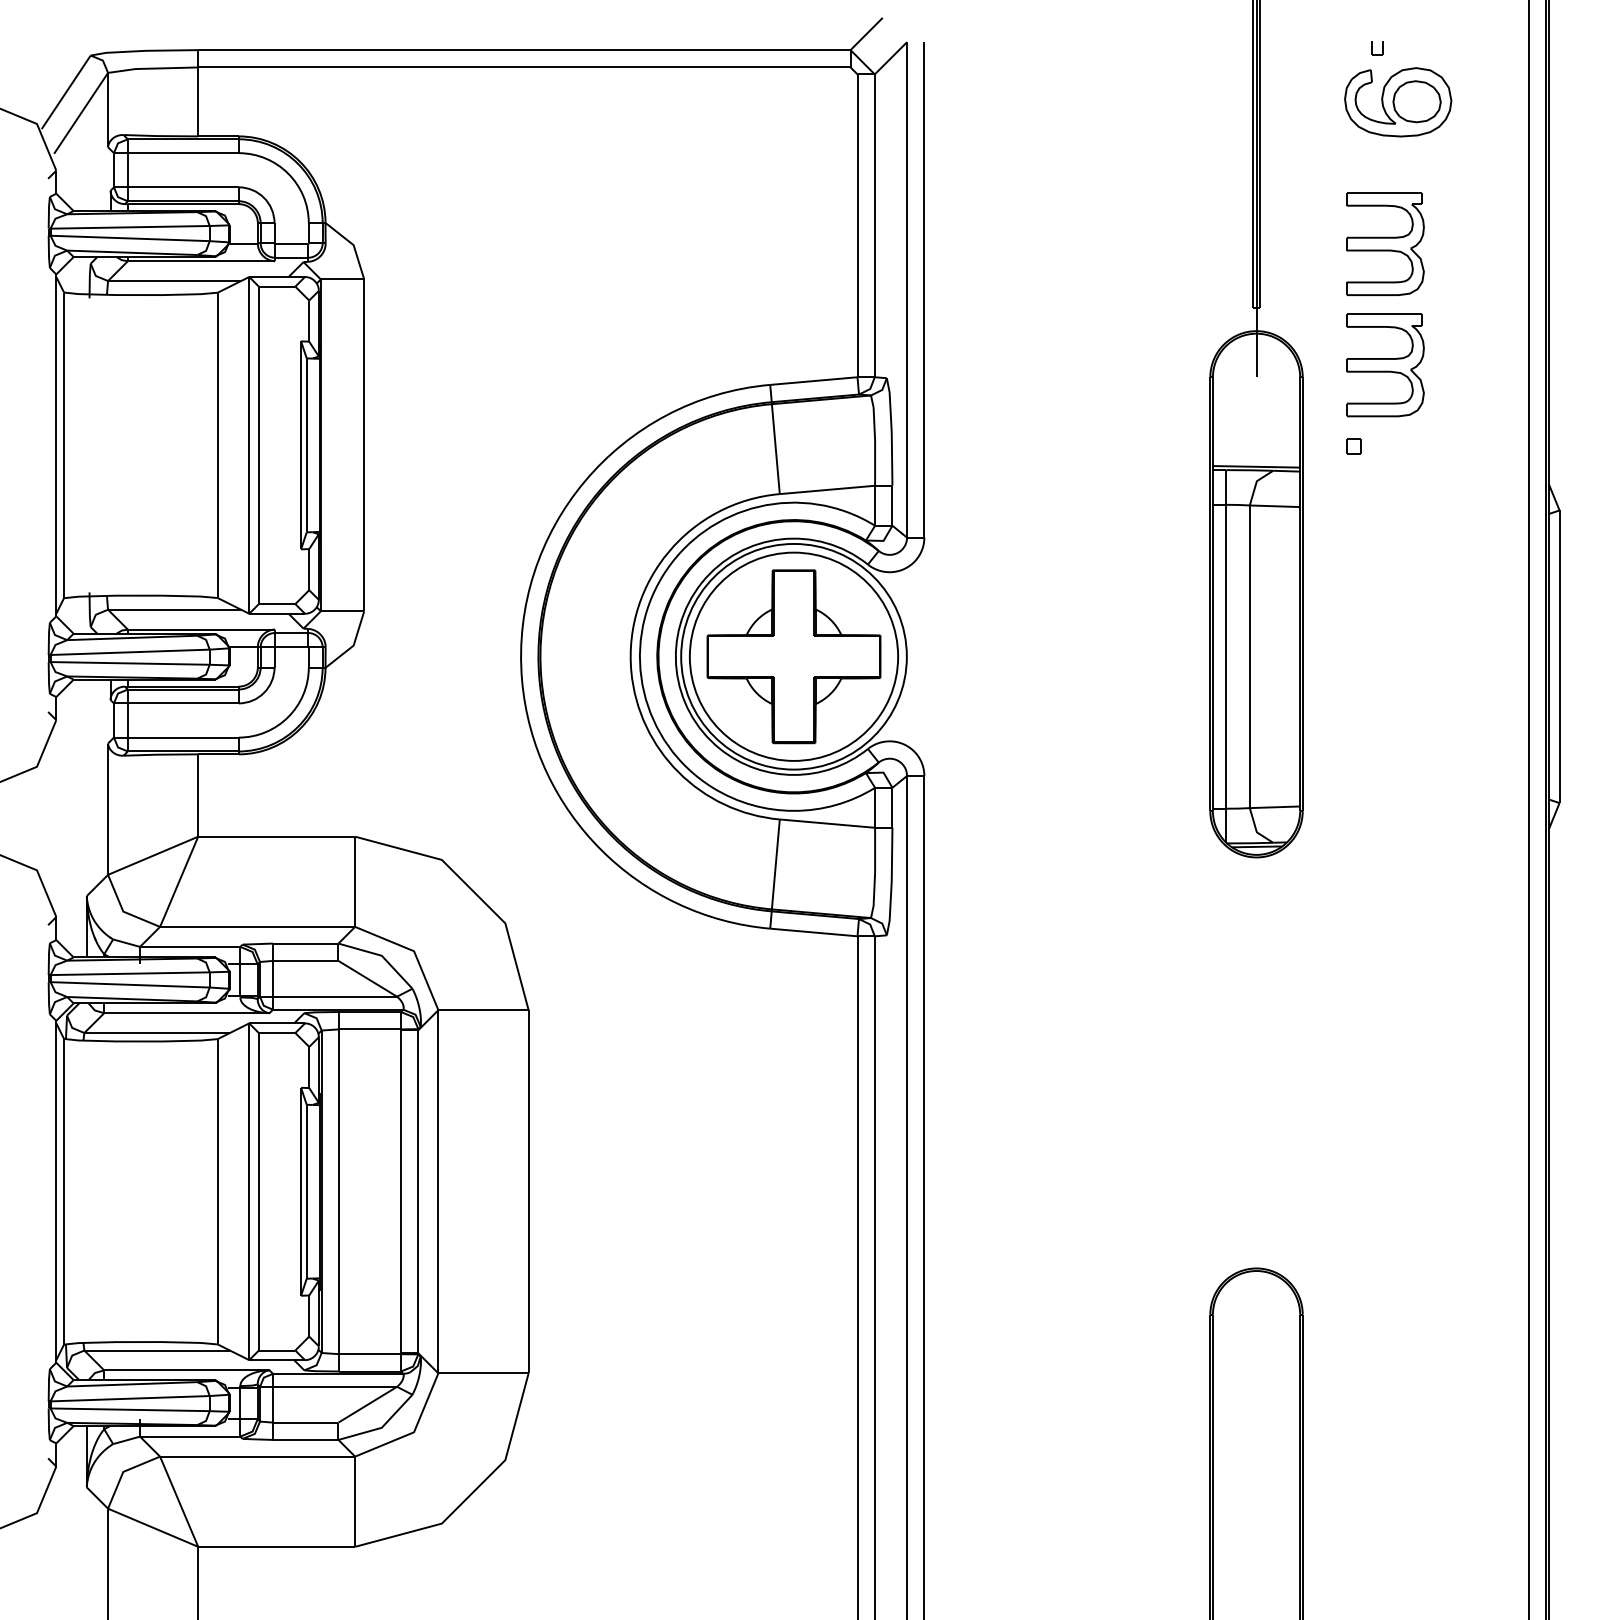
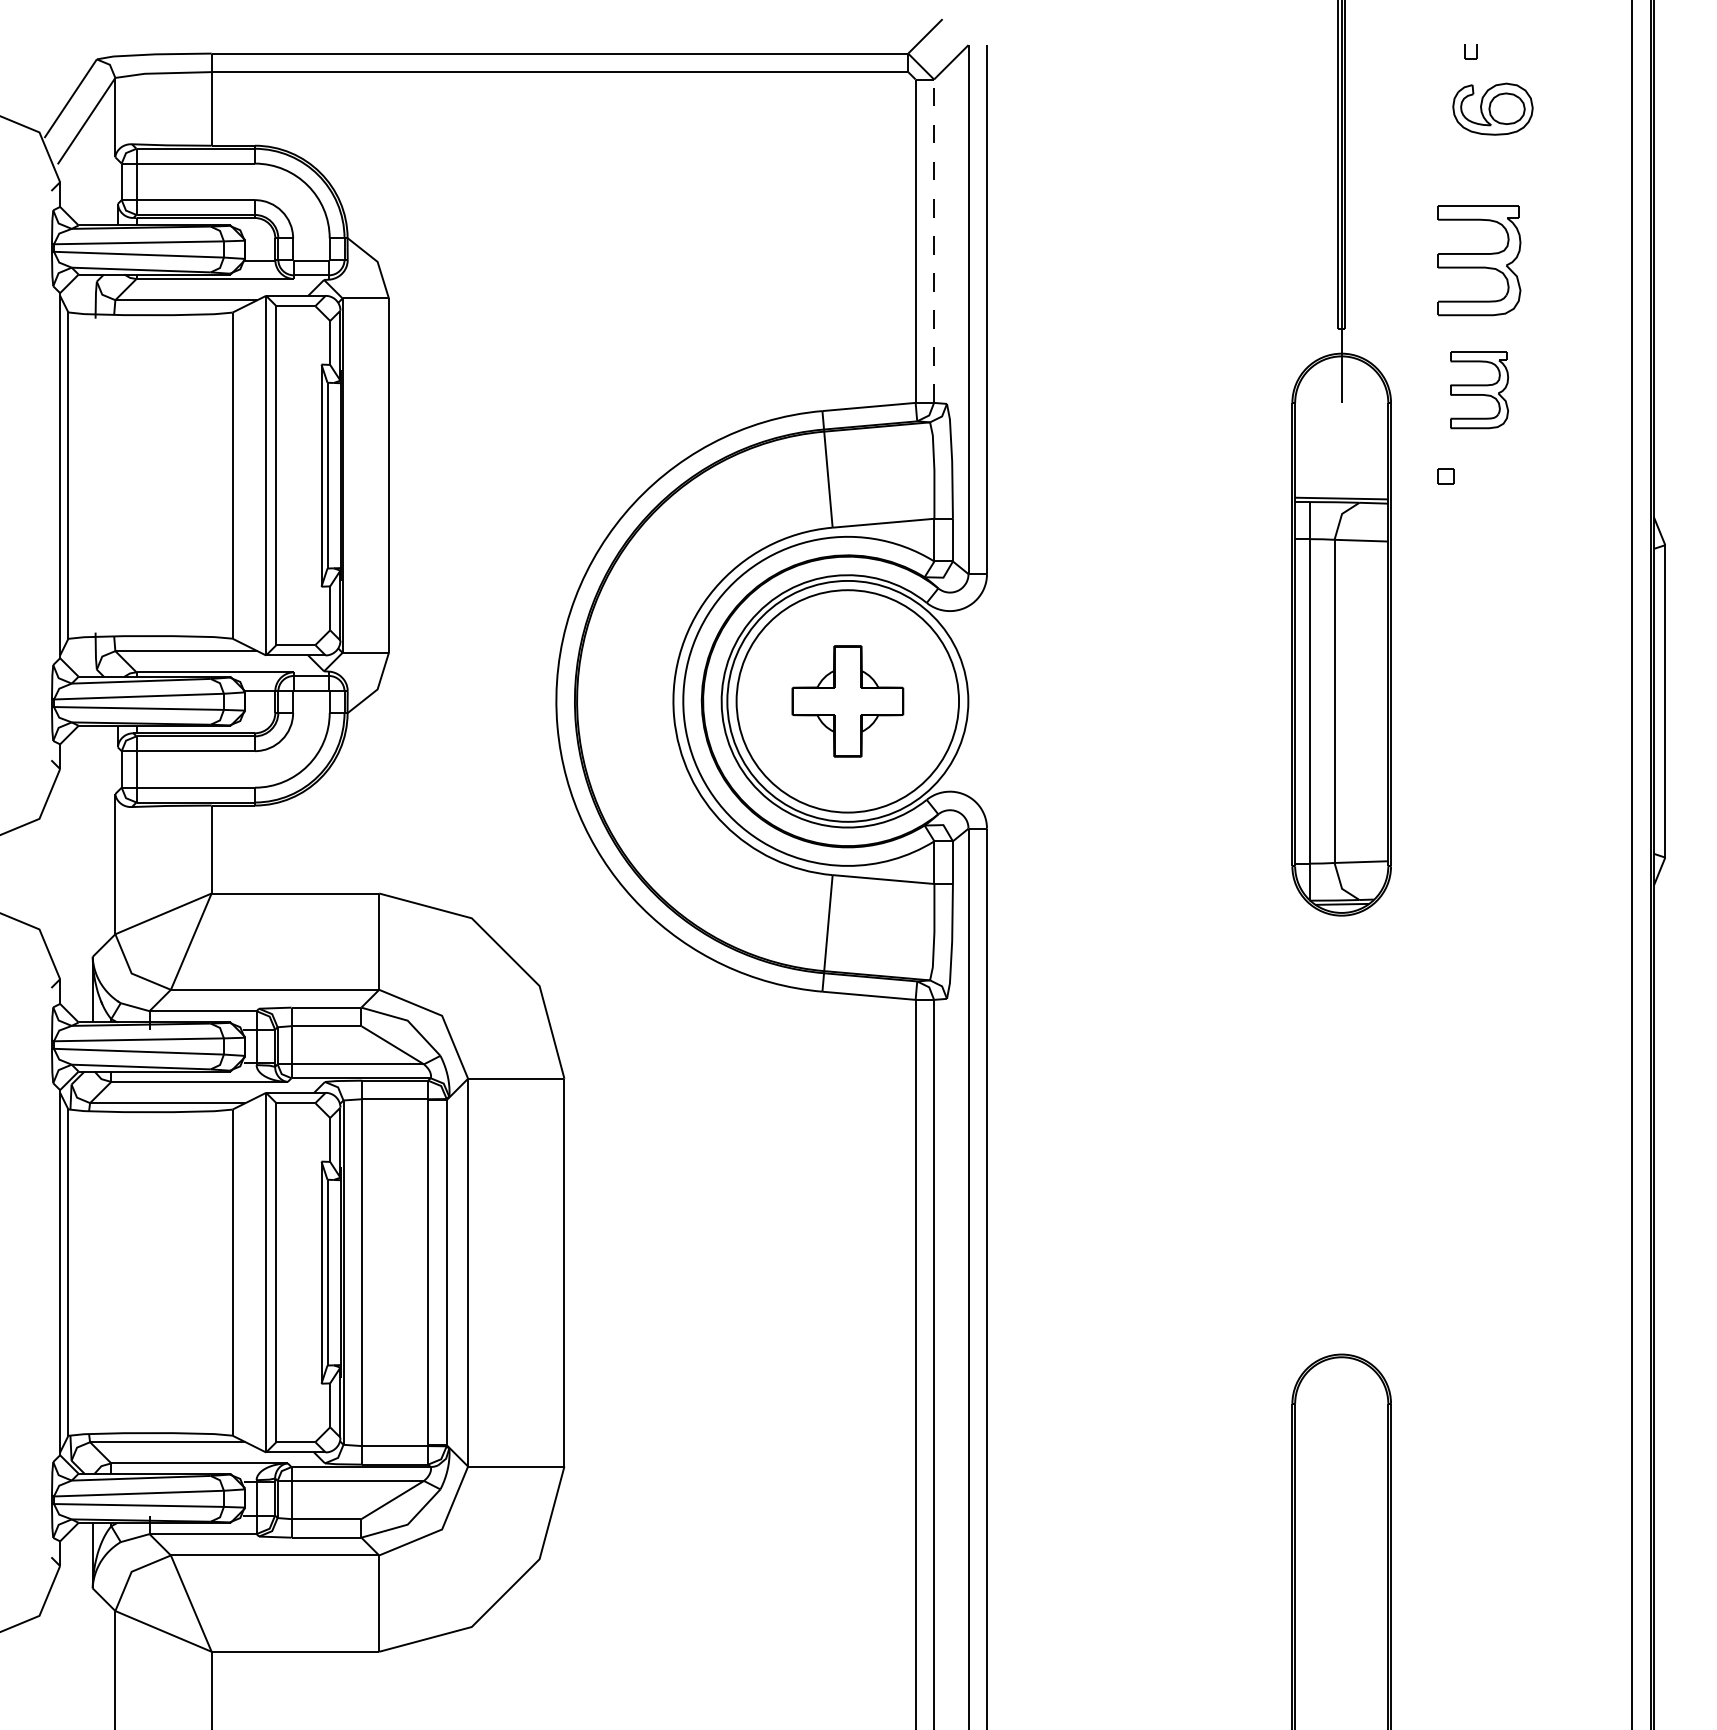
part: (1397, 101) -> (1492, 108), size x0.7
line: (875, 226) -> (934, 241), solid -> dashed
part: (1385, 364) -> (1479, 389), size x0.7
part: (793, 656) -> (847, 701), size x0.6

